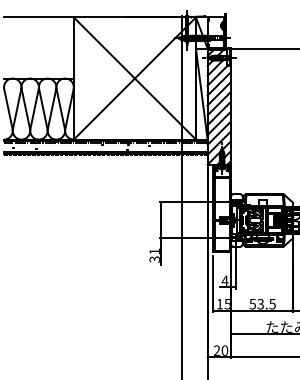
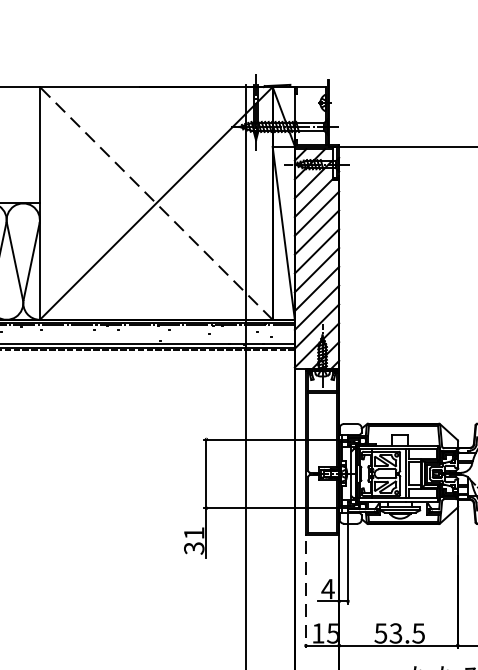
line: (134, 78) -> (155, 203), solid -> dashed
line: (213, 284) -> (306, 595), solid -> dashed

